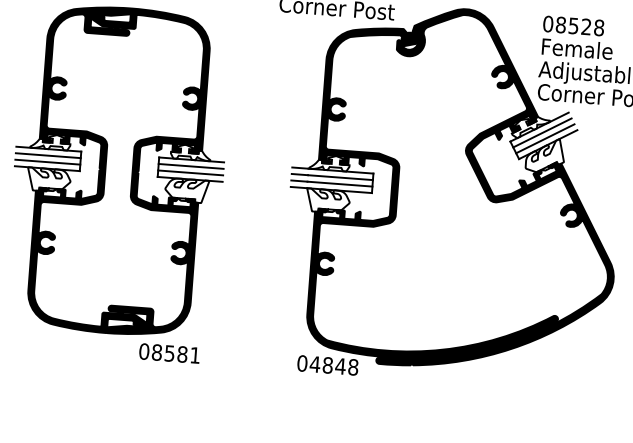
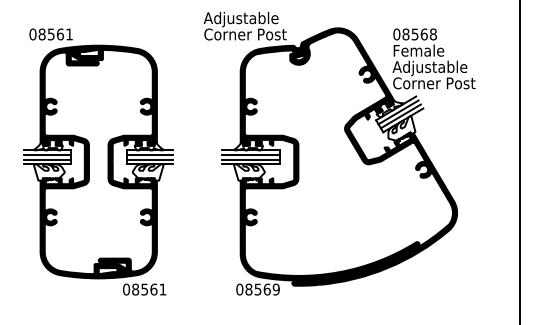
text: (585, 26) -> (423, 34), 08528 -> 08568
text: (182, 354) -> (153, 289), 08581 -> 08561
text: (334, 365) -> (262, 289), 04848 -> 08569

